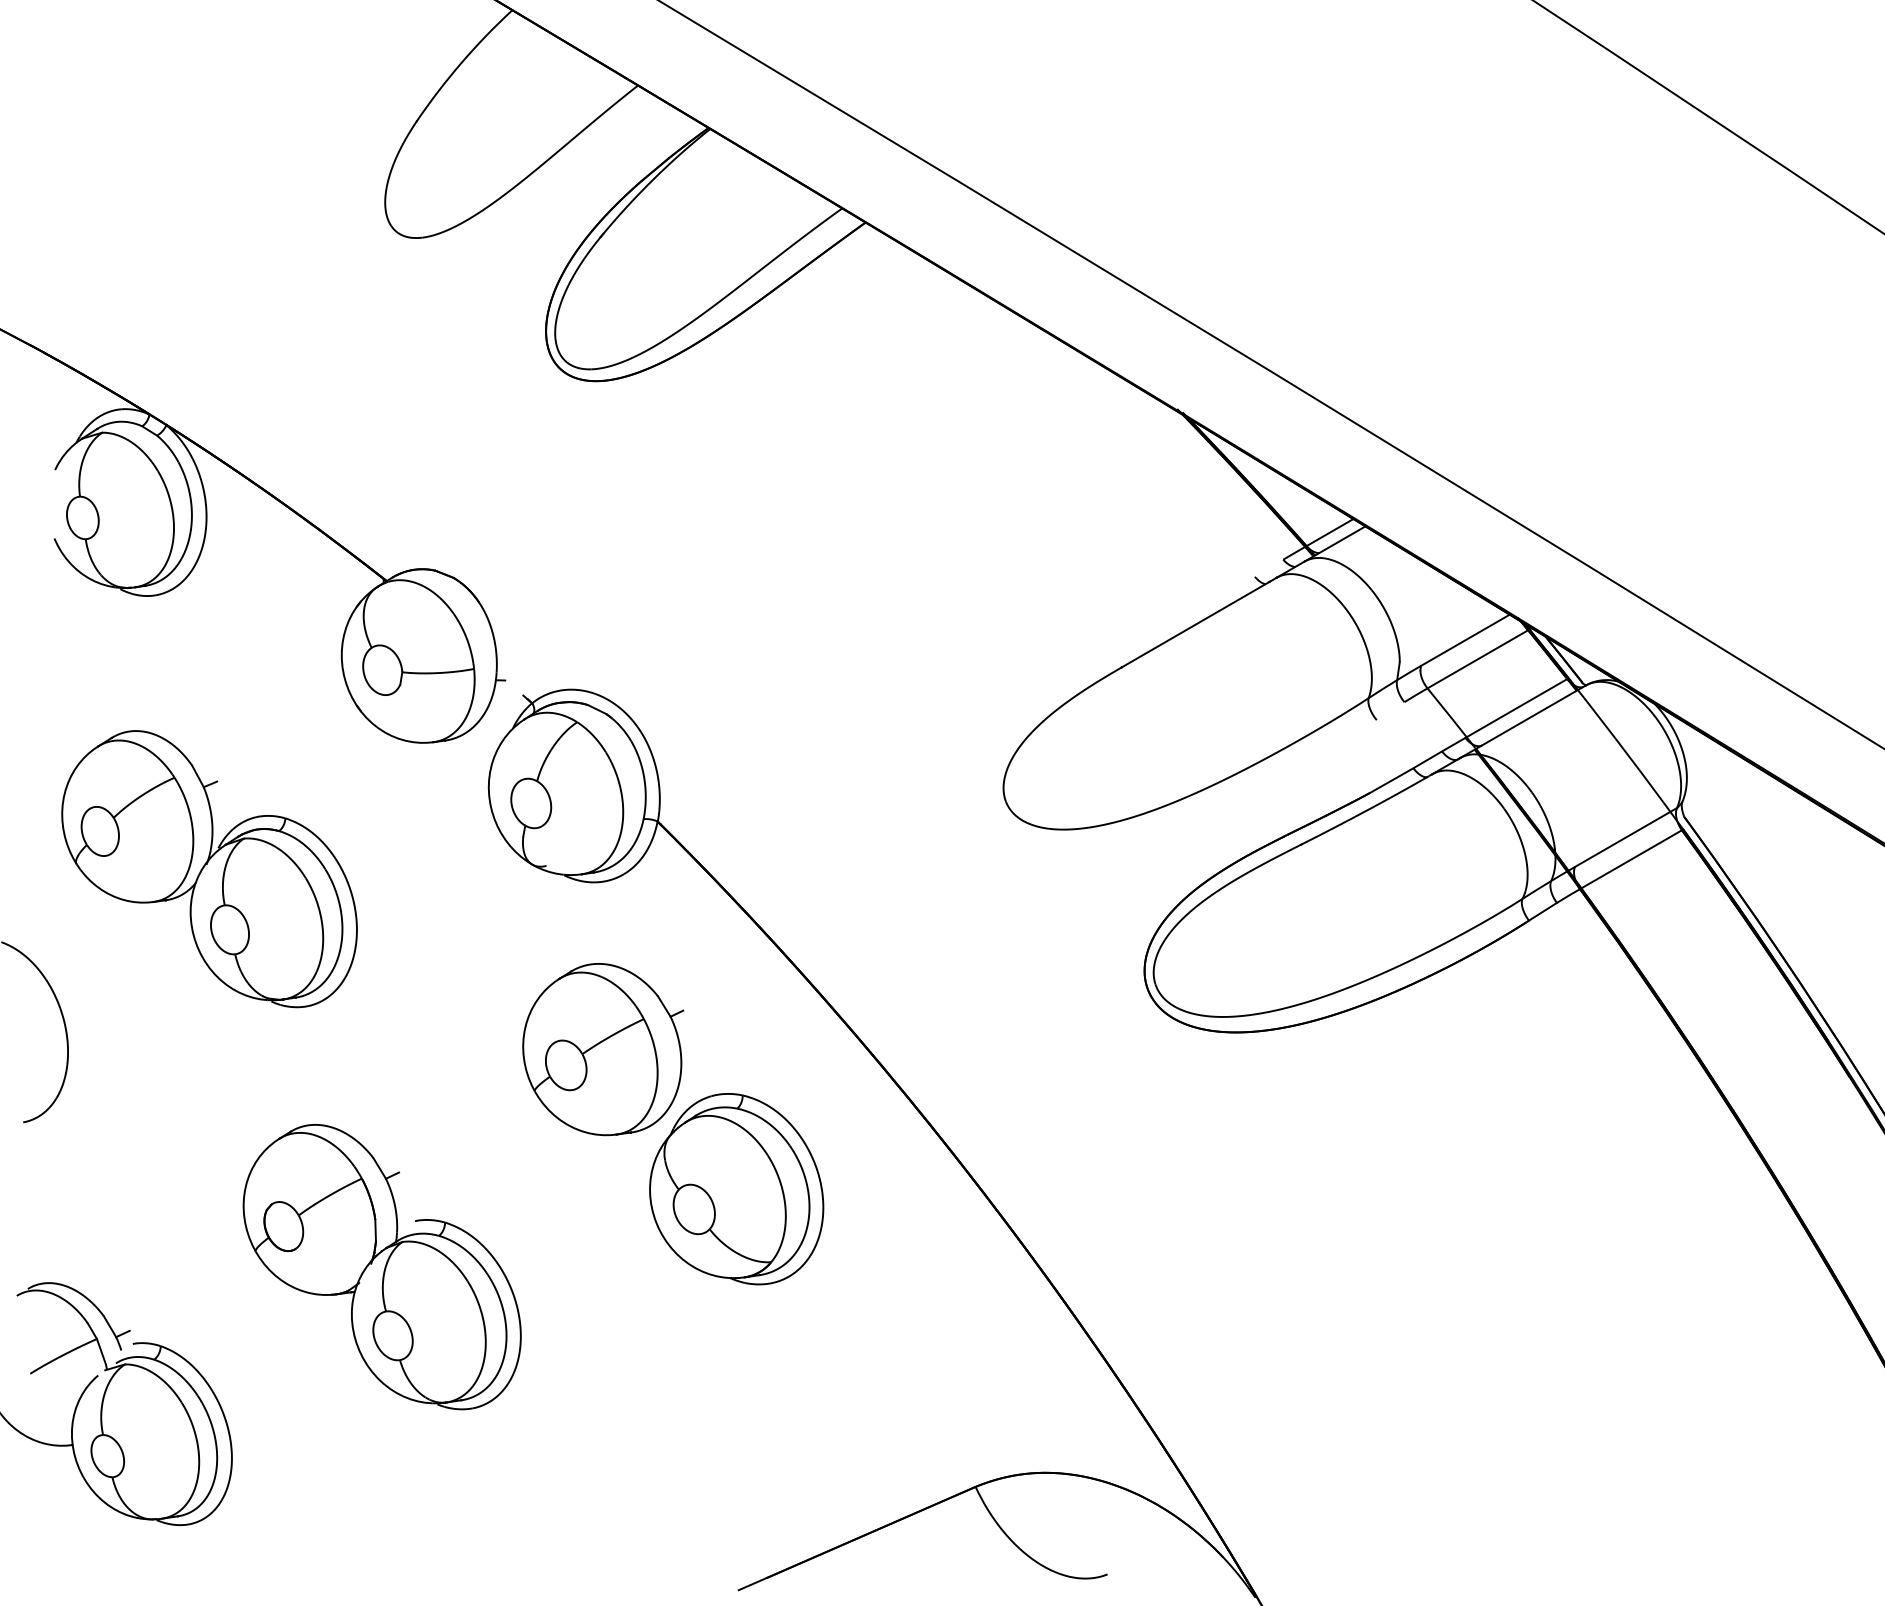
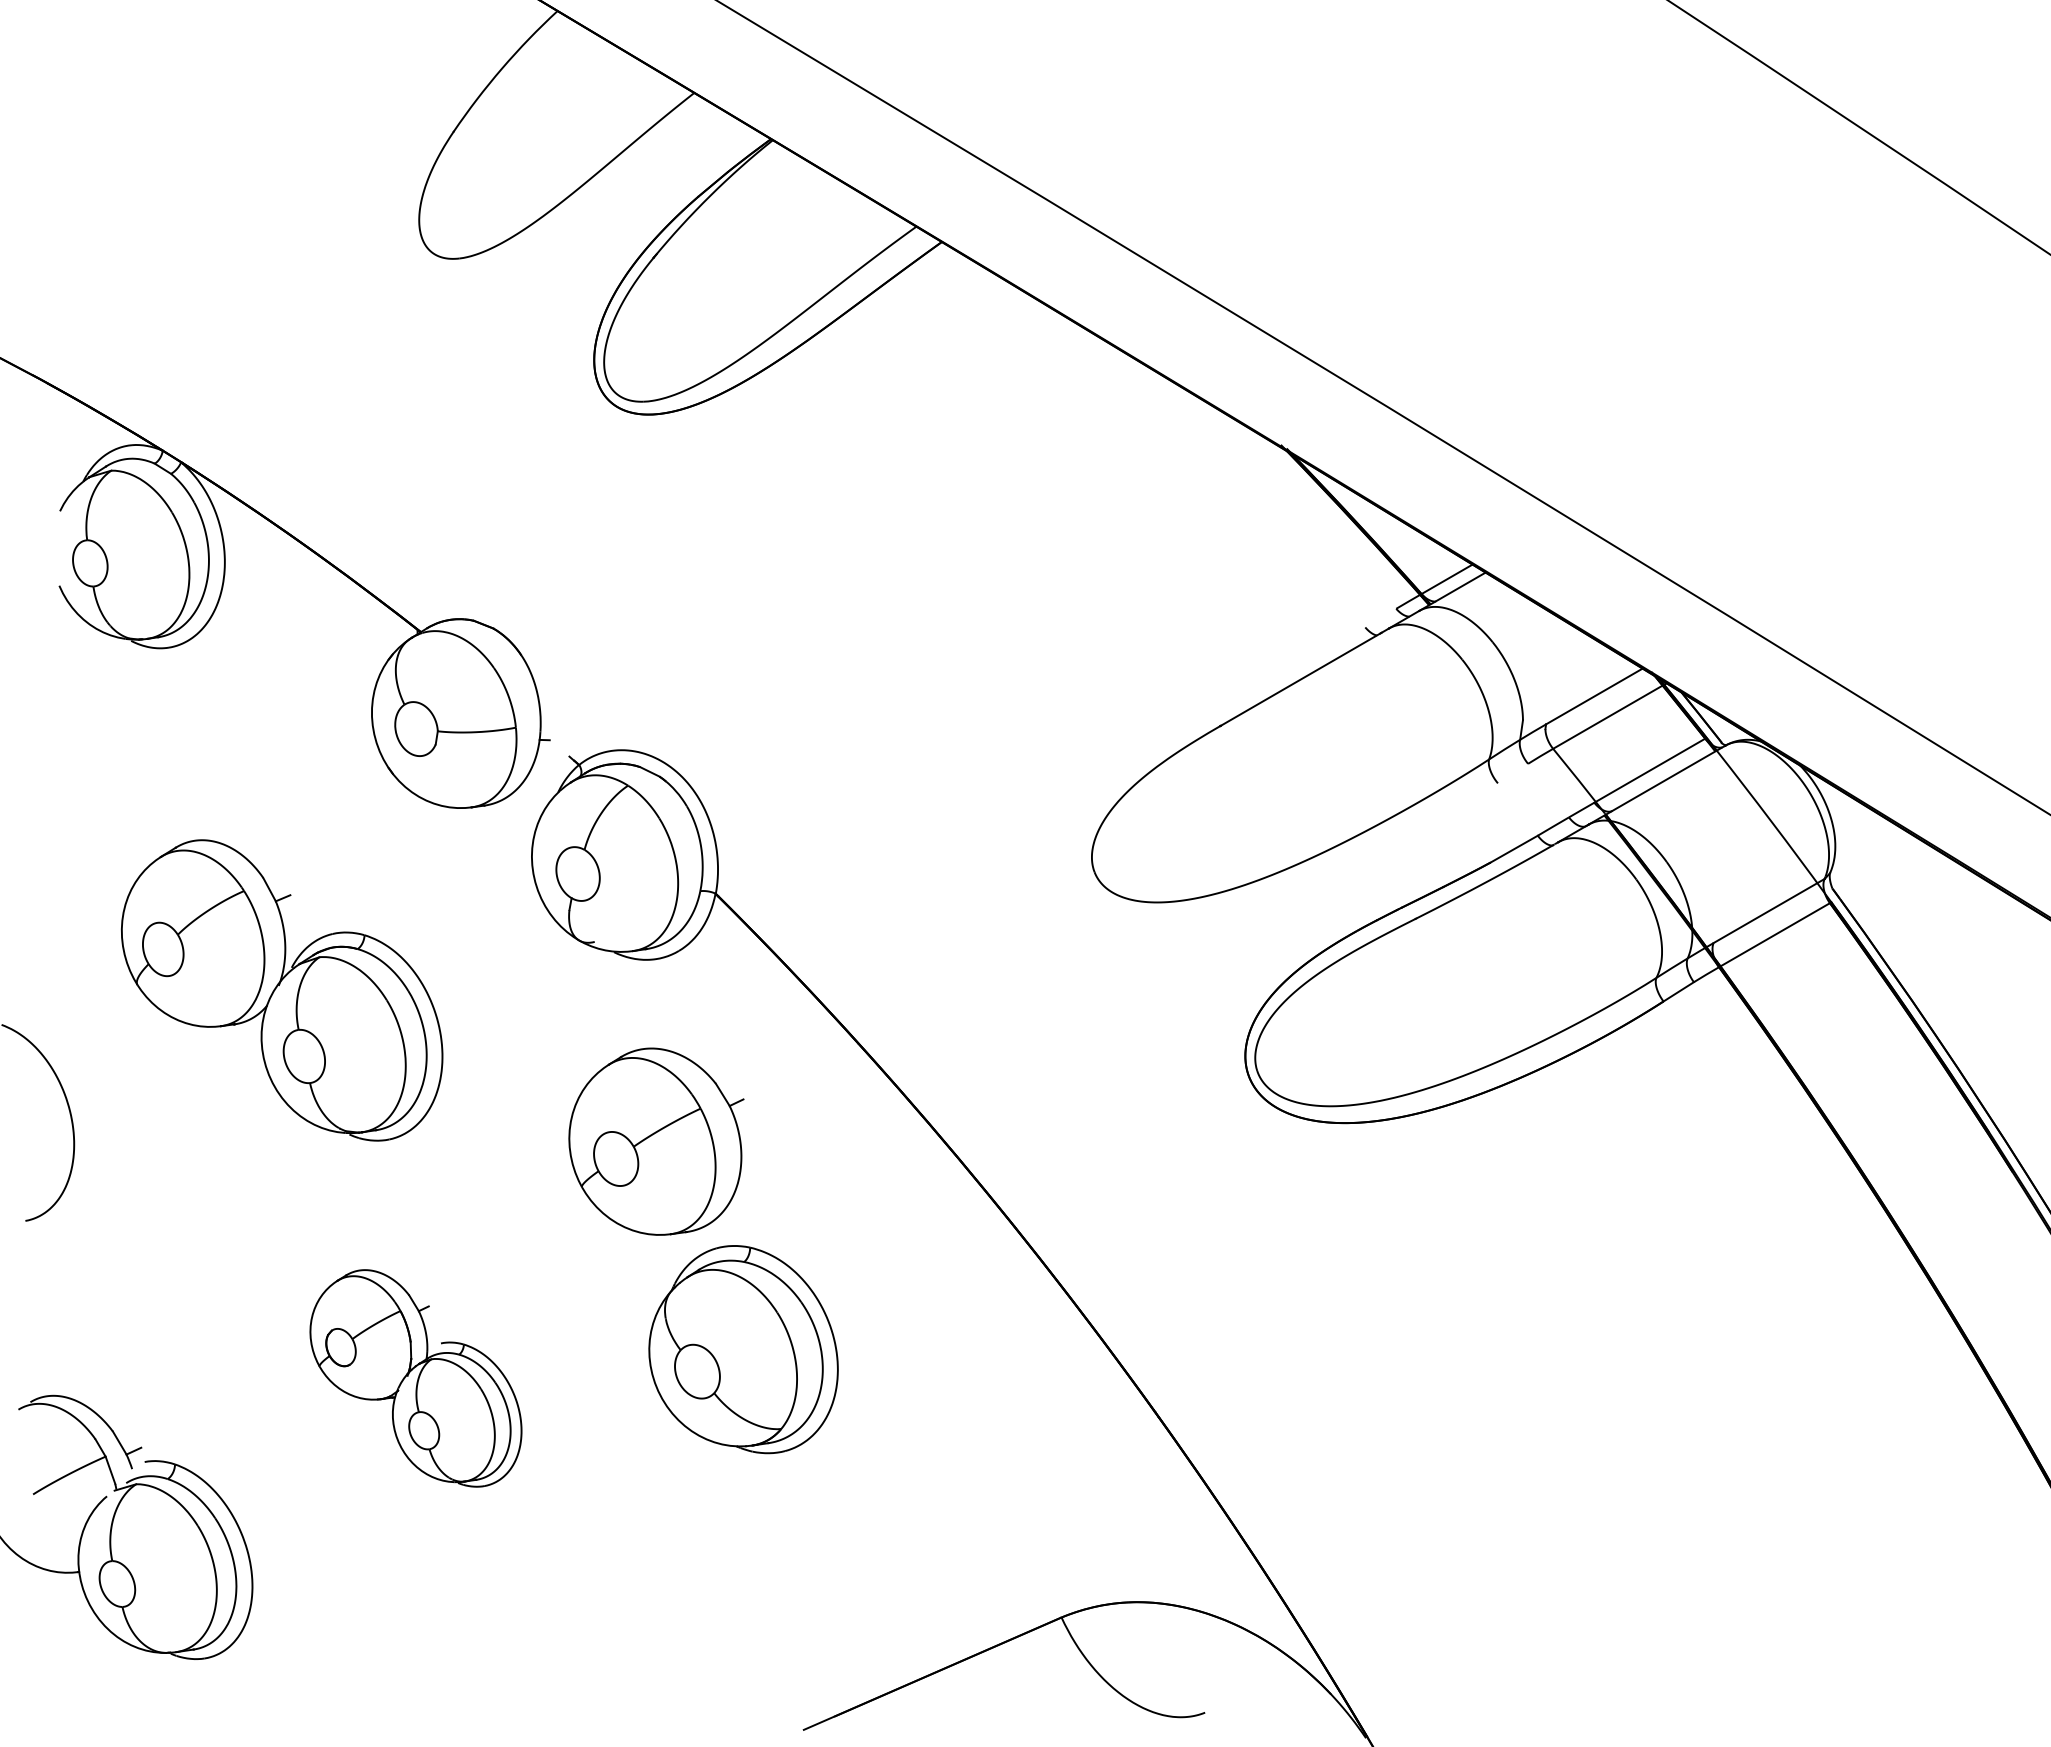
part: (209, 869) -> (282, 990), moved
part: (736, 1189) -> (743, 1349), moved
part: (381, 1267) -> (415, 1378), size x0.7

